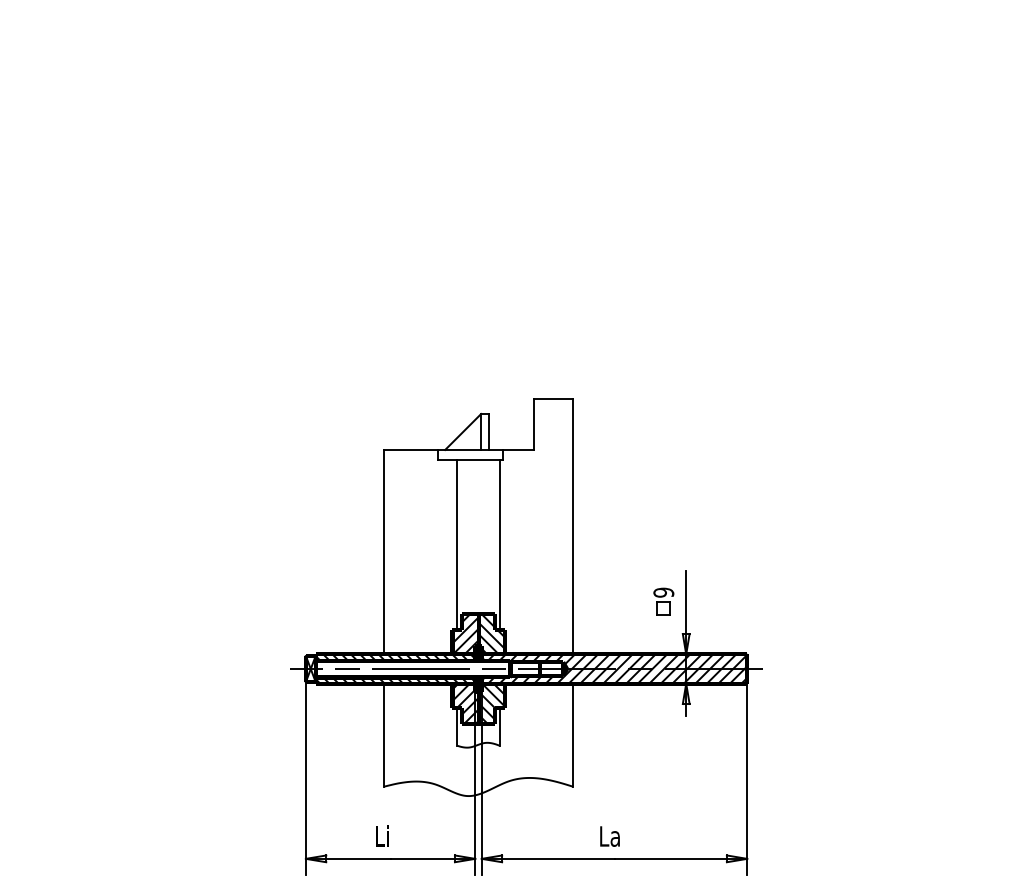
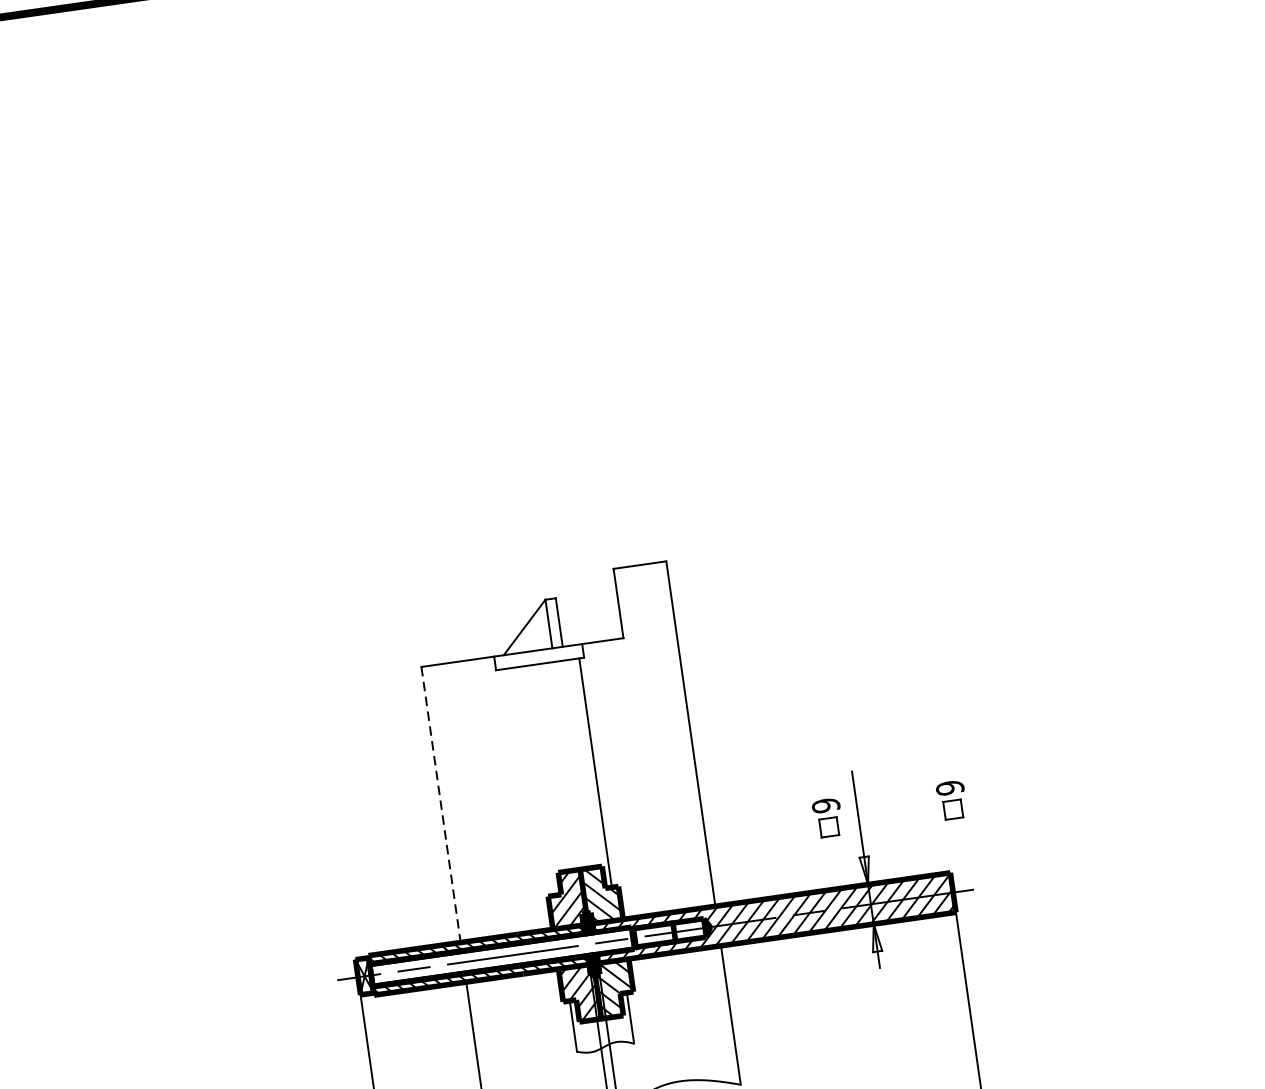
line: (457, 544) -> (538, 780), removed
line: (384, 552) -> (441, 805), solid -> dashed
part: (755, 601) -> (951, 799), added

